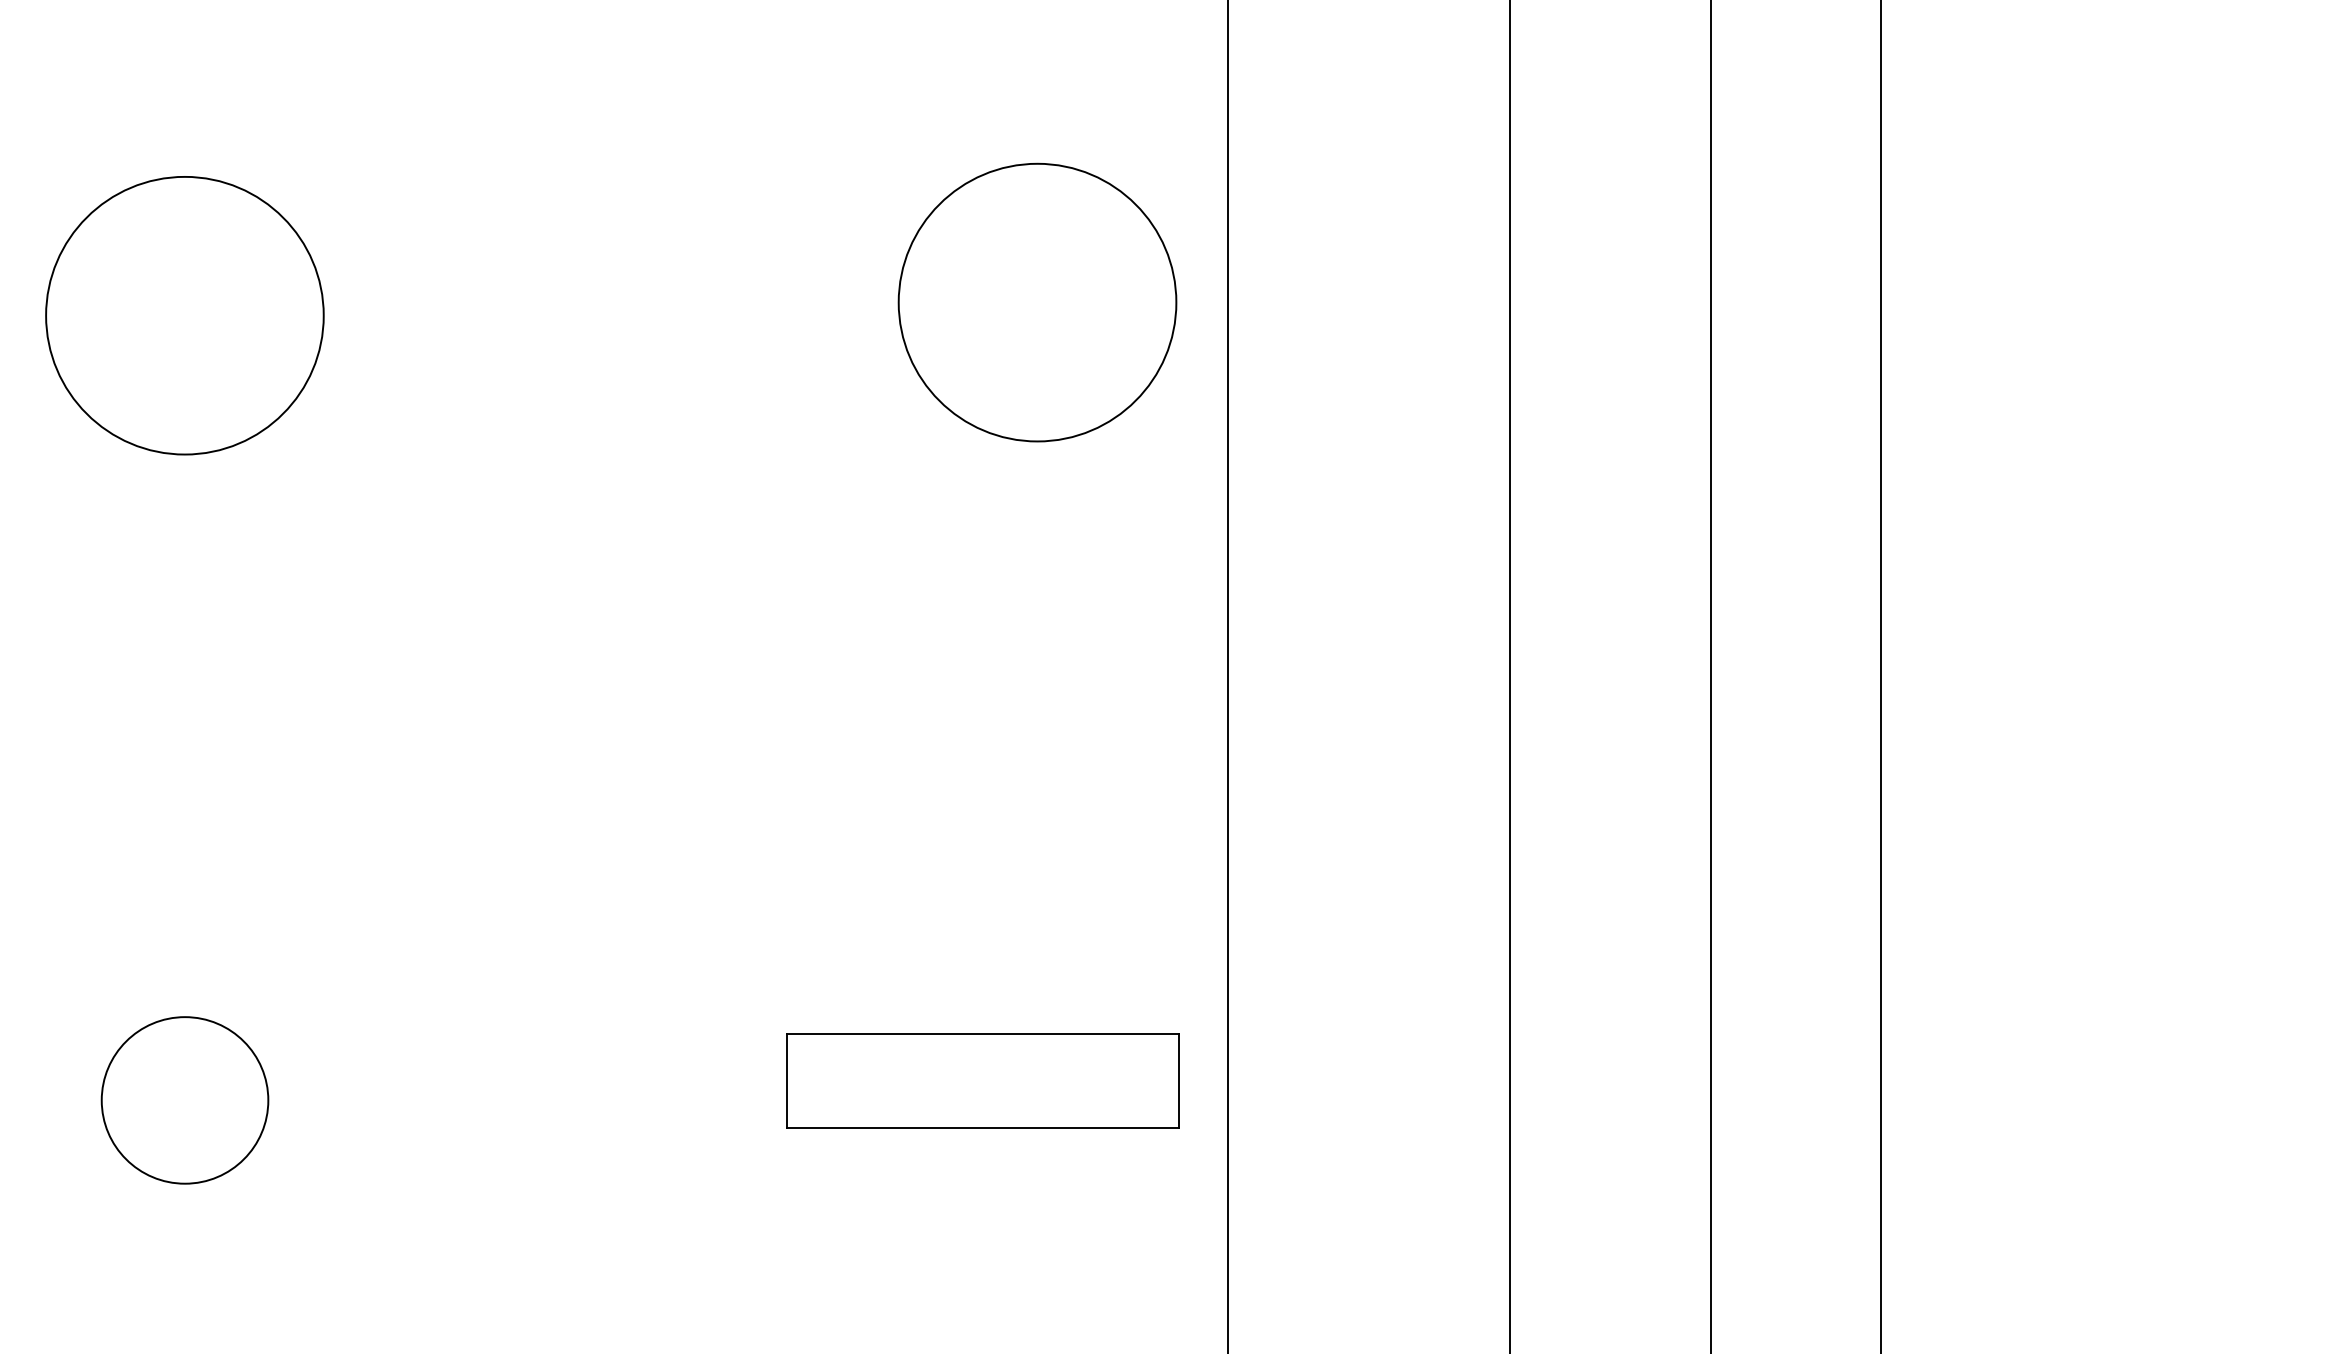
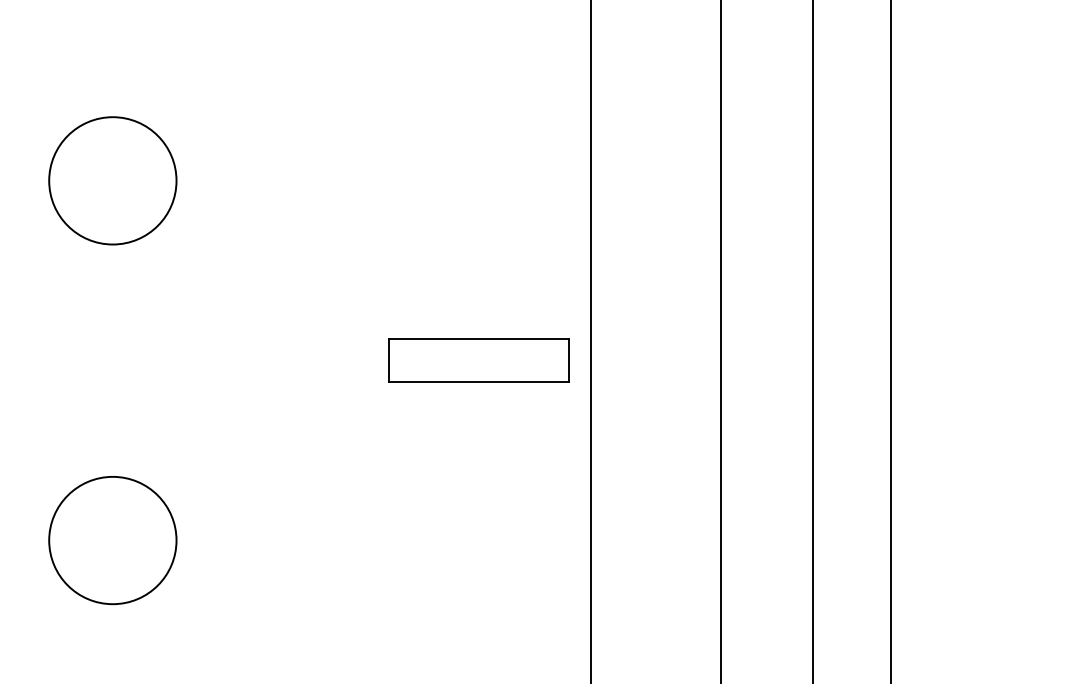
circle: (1036, 301) -> (503, 174), removed
part: (982, 1080) -> (478, 360), moved
circle: (184, 1099) -> (112, 540), size x1.67

